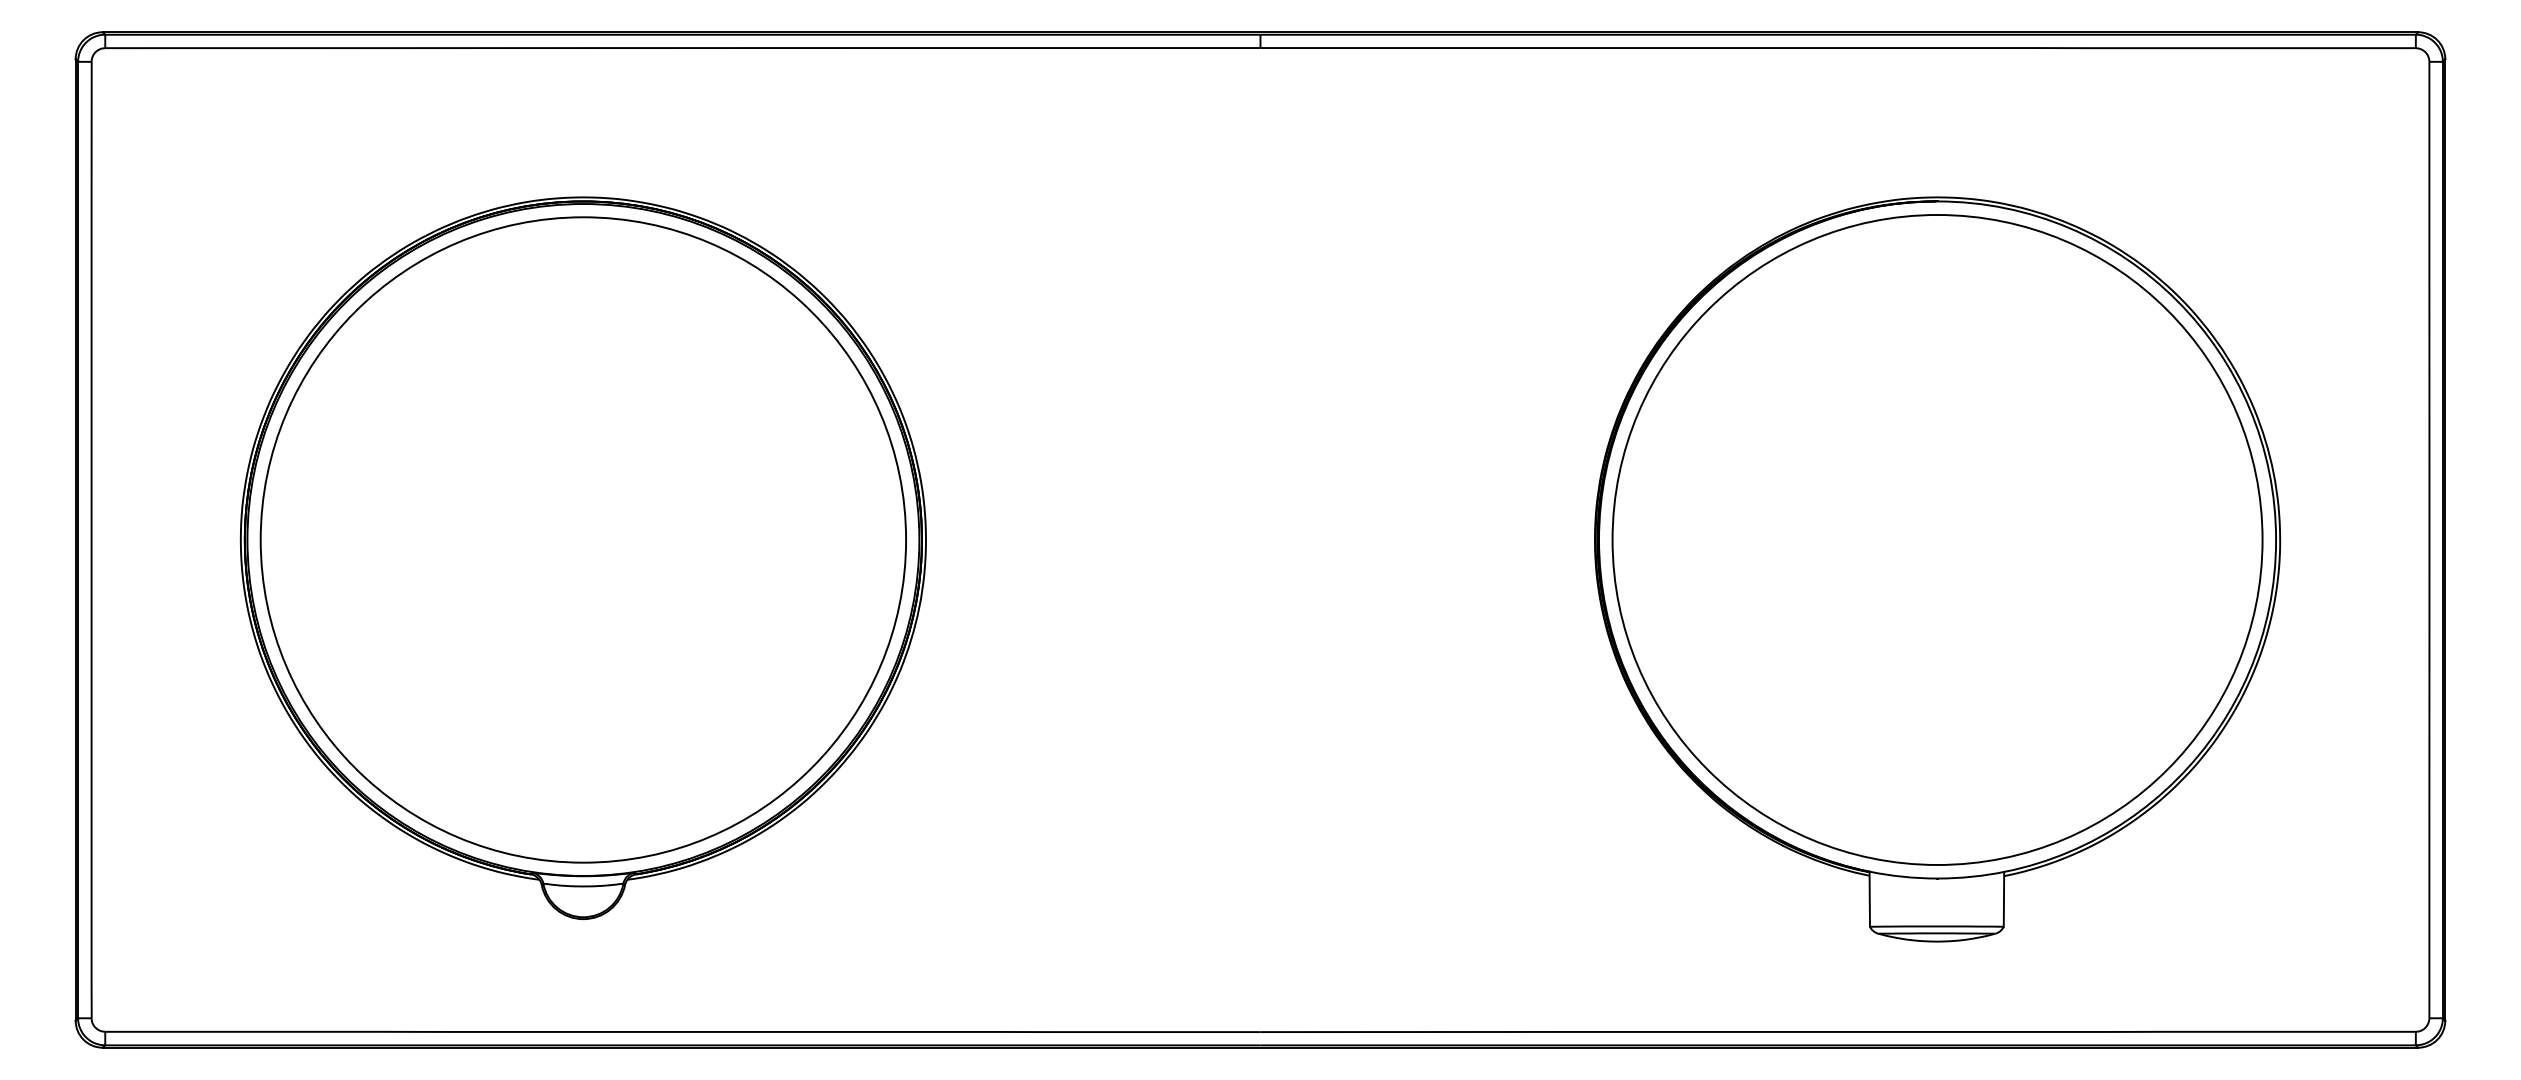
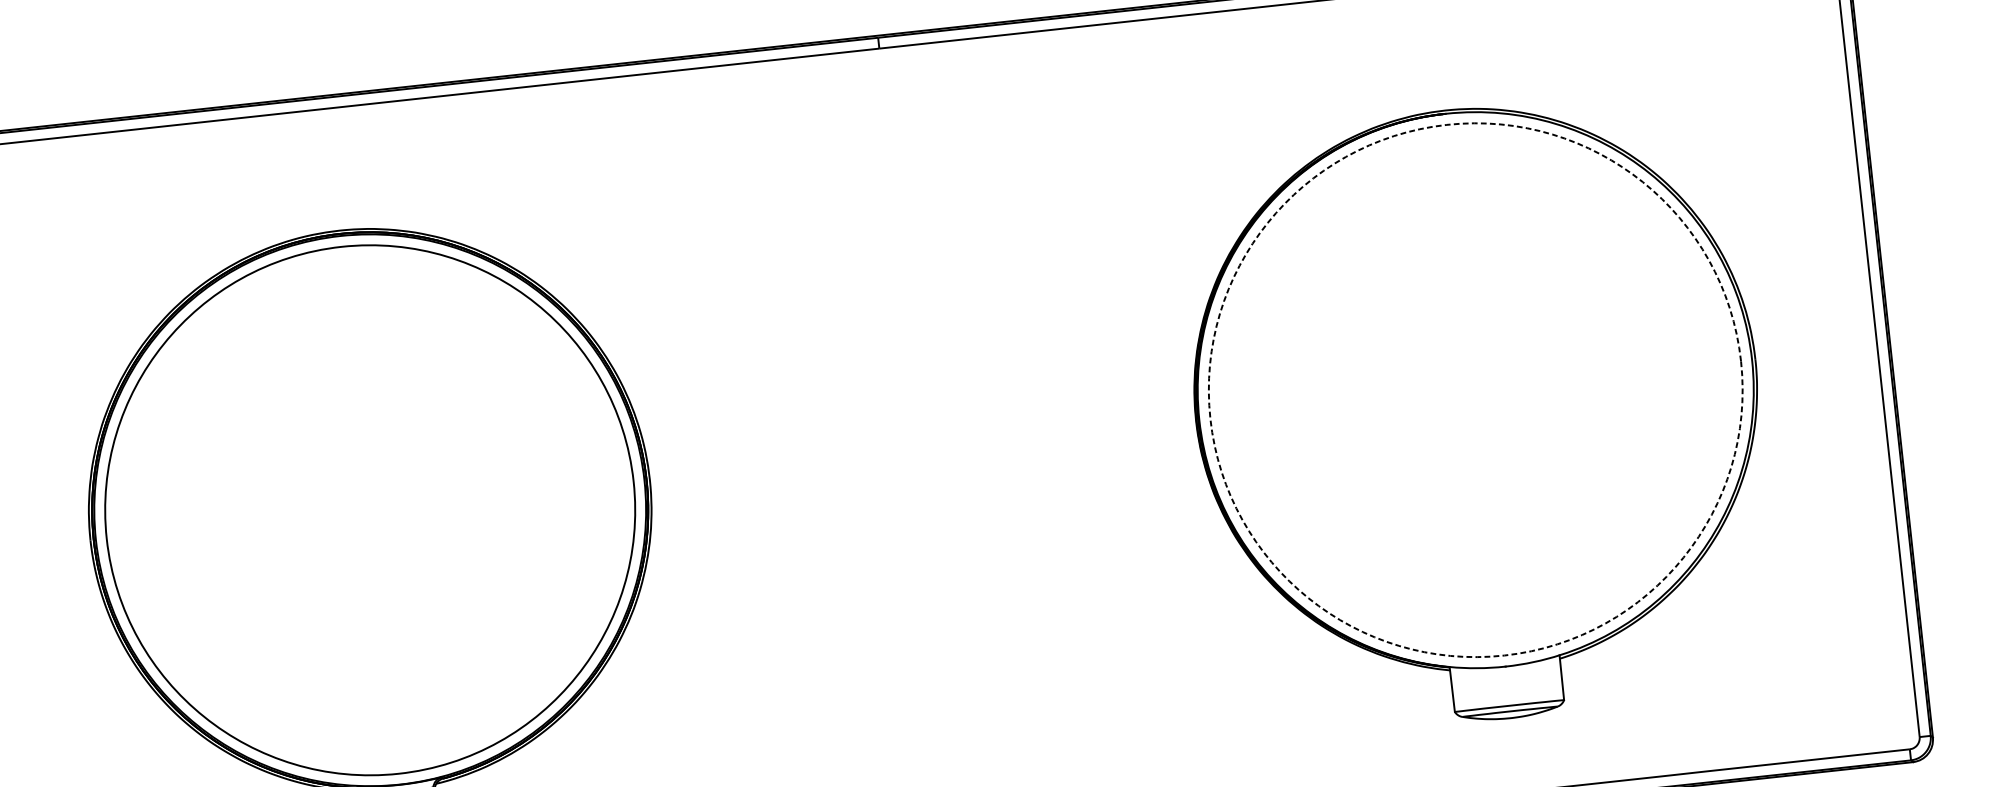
circle: (1937, 539) -> (1475, 389), solid -> dashed

